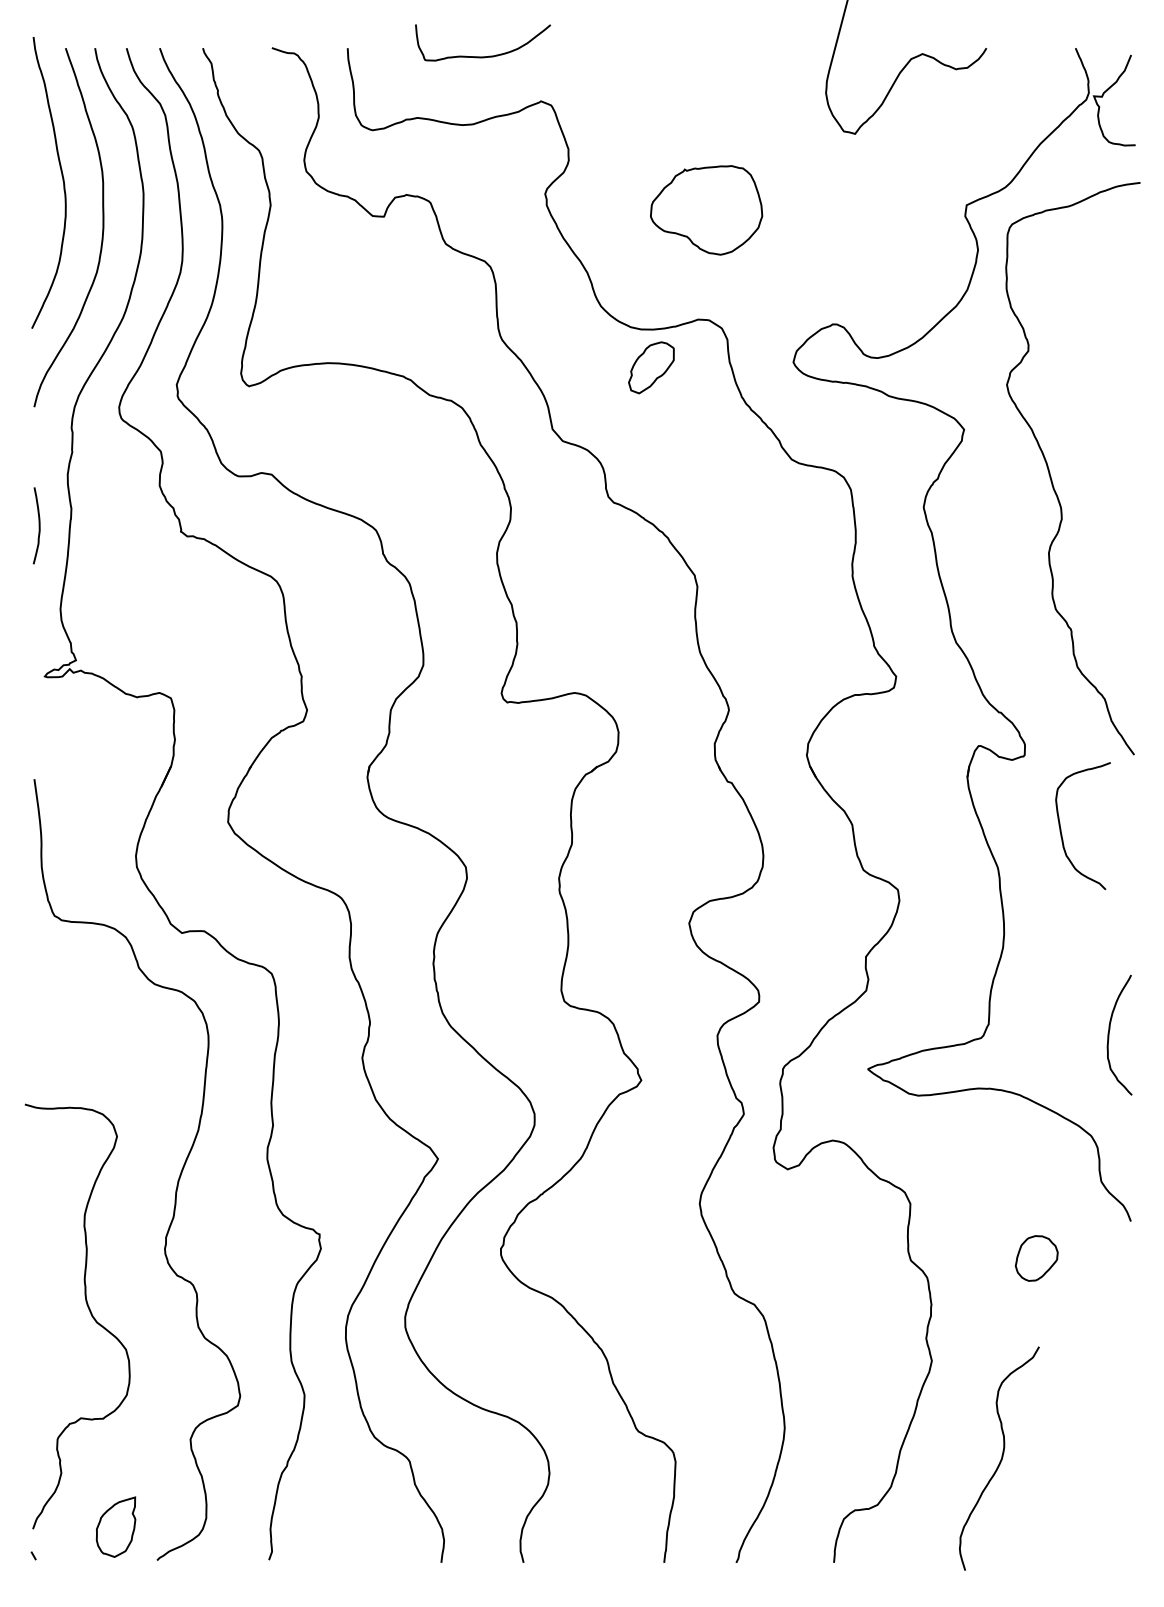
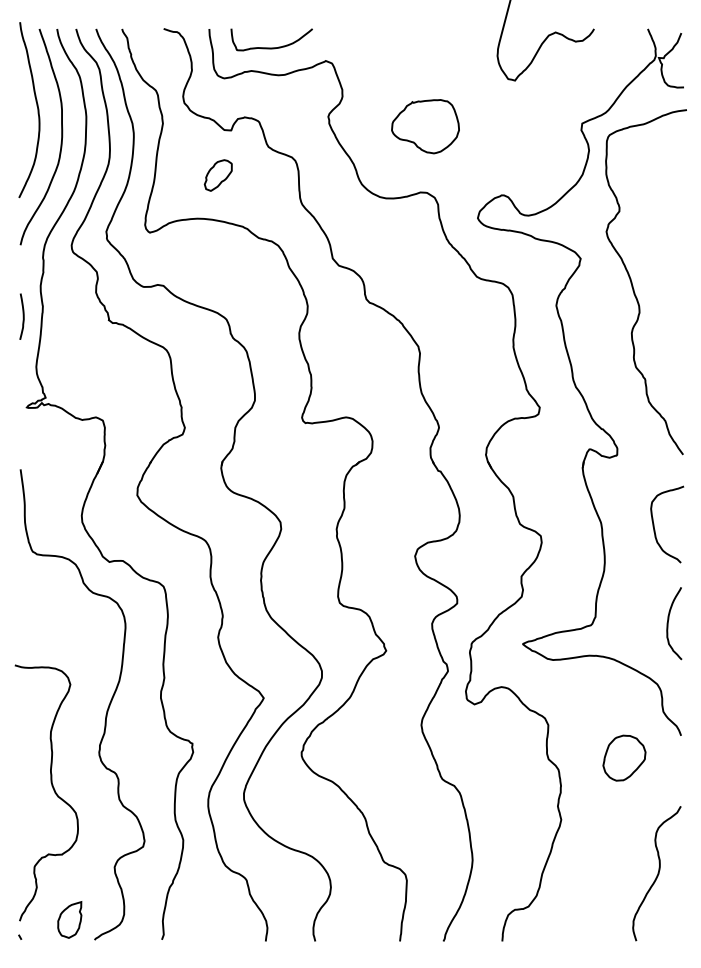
curve: (482, 55) -> (271, 47), moved
part: (650, 367) -> (217, 175), moved
curve: (1061, 825) -> (654, 524), moved
part: (1036, 1257) -> (624, 757), size x1.67
curve: (1000, 1458) -> (657, 873), moved

